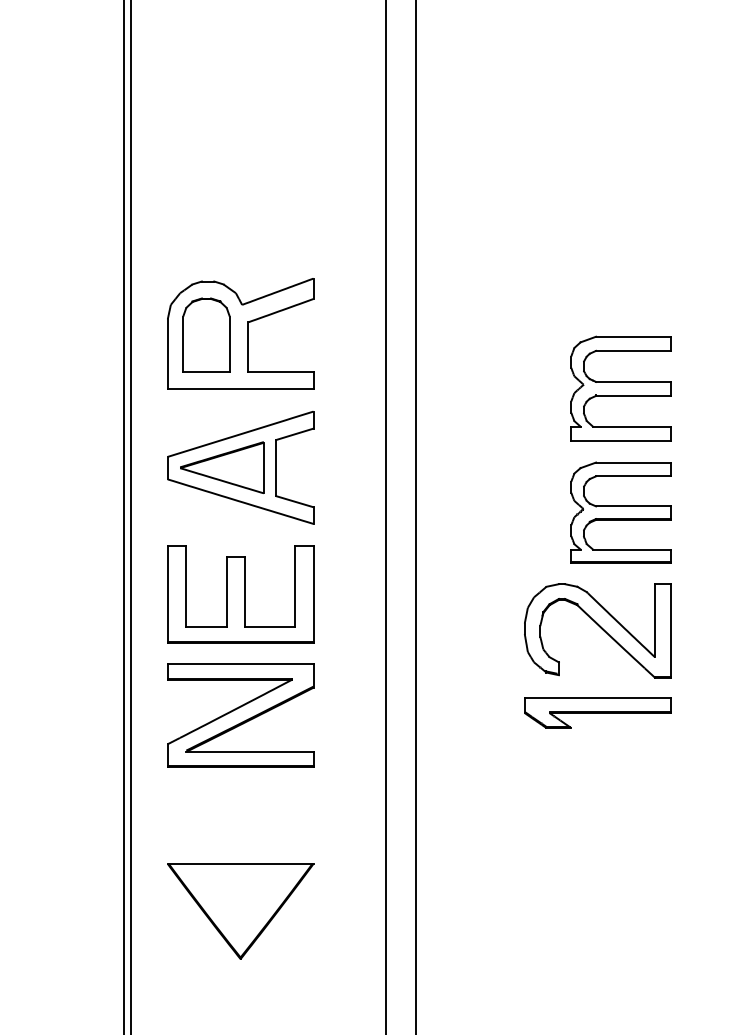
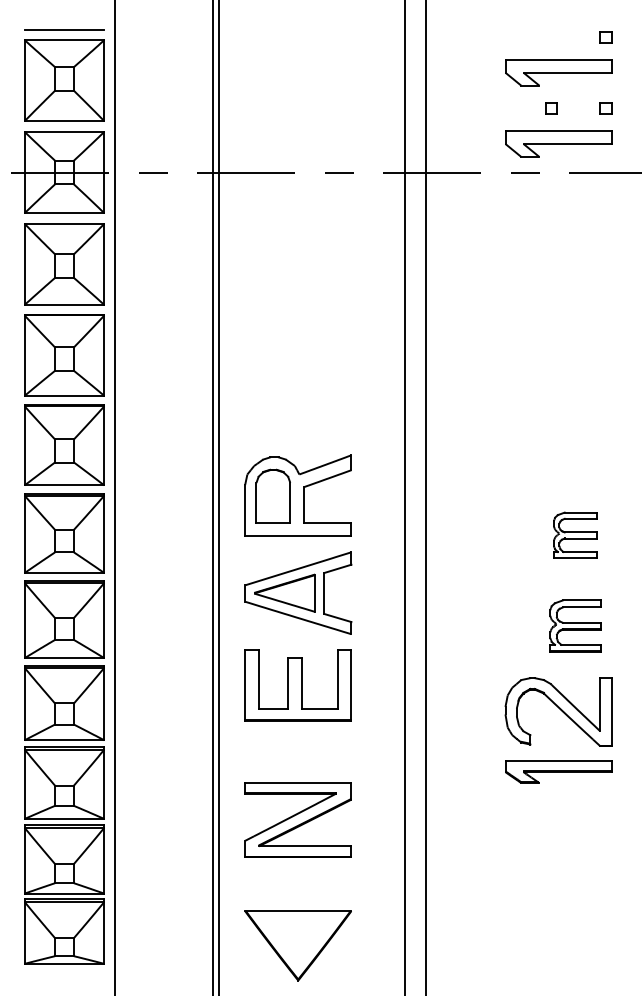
part: (620, 387) -> (575, 534), size x0.6
part: (620, 511) -> (575, 625), size x0.7
part: (239, 714) -> (297, 819), moved
part: (239, 911) -> (297, 945), moved

